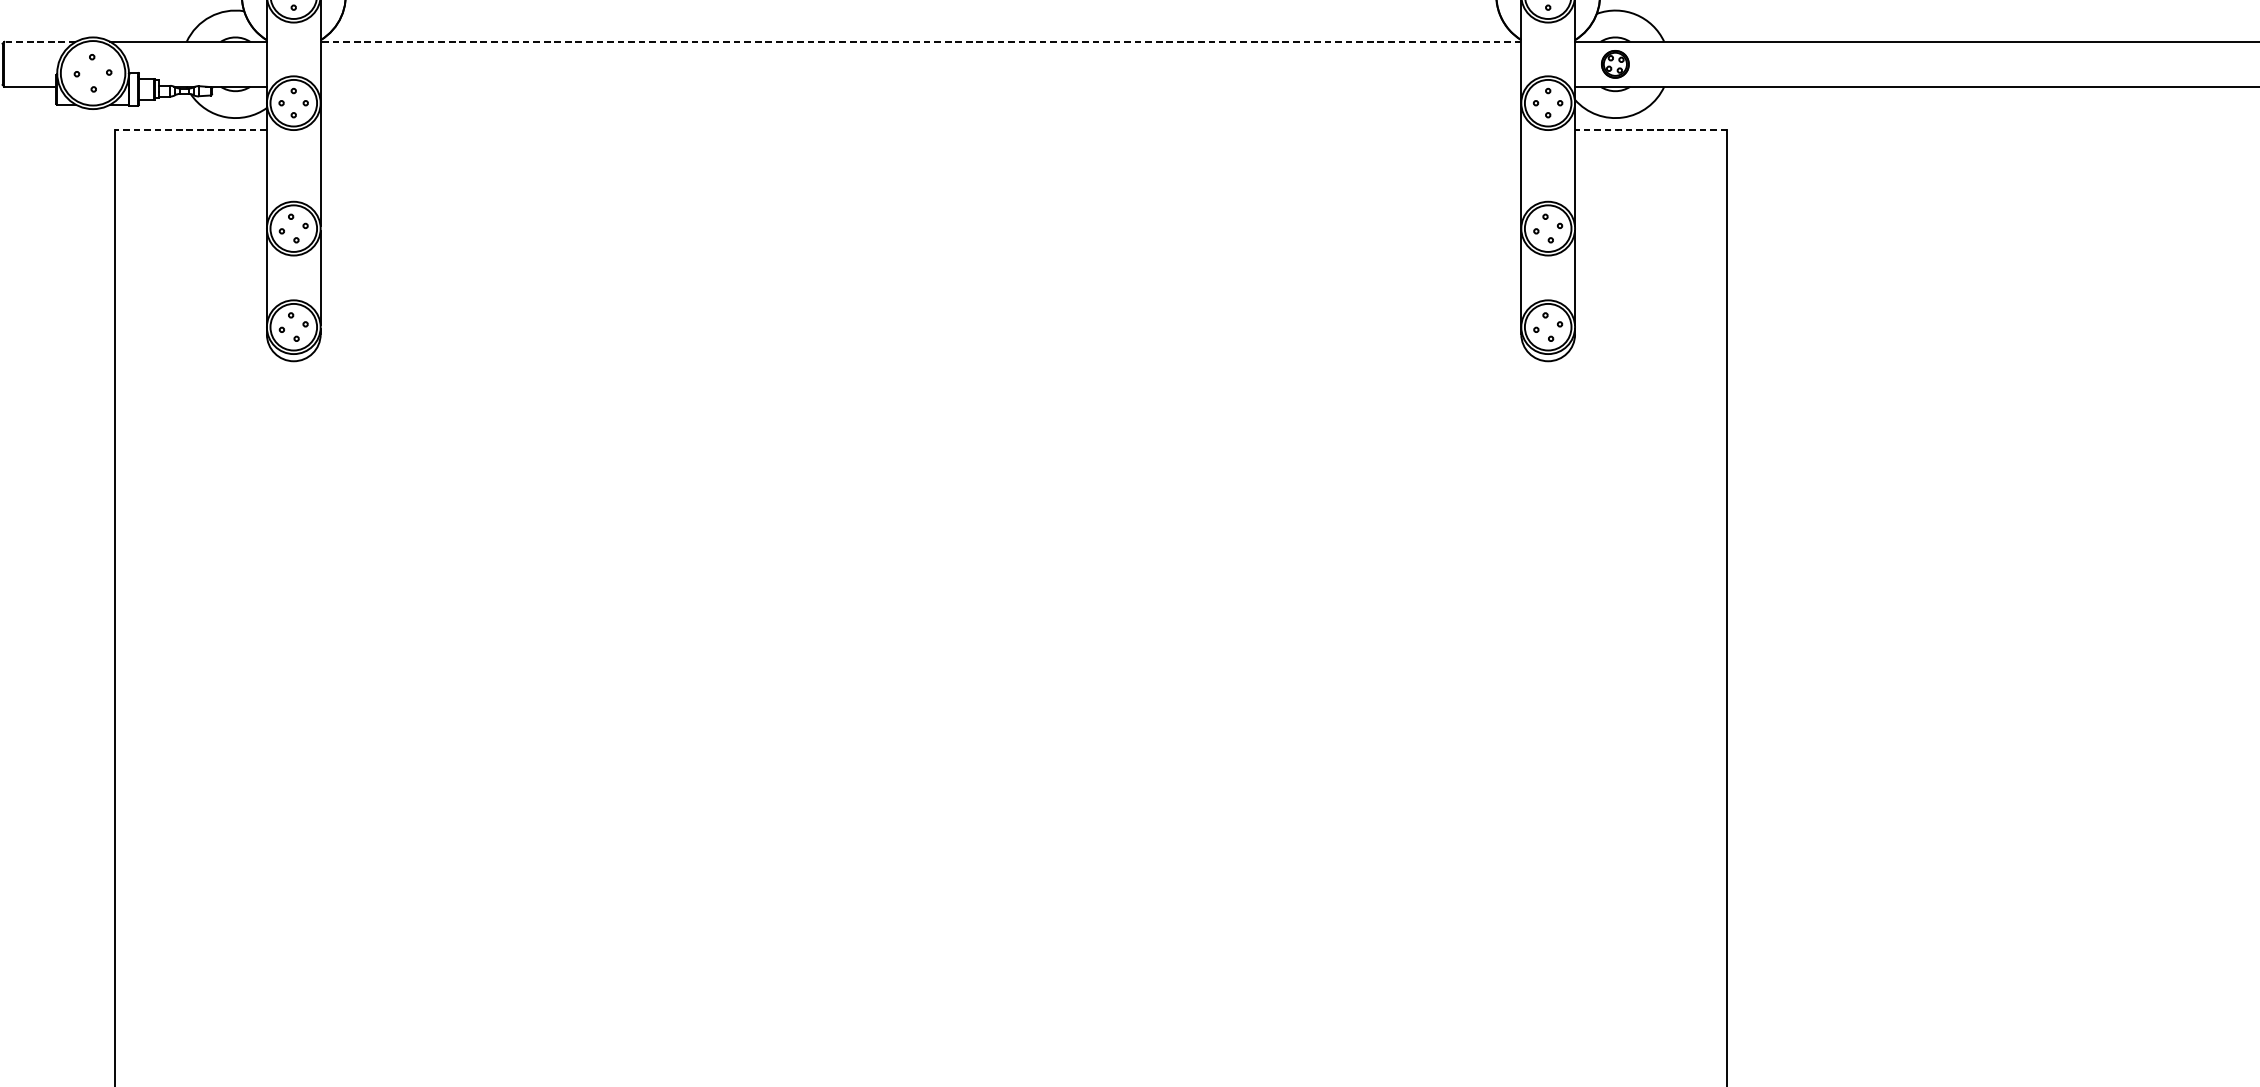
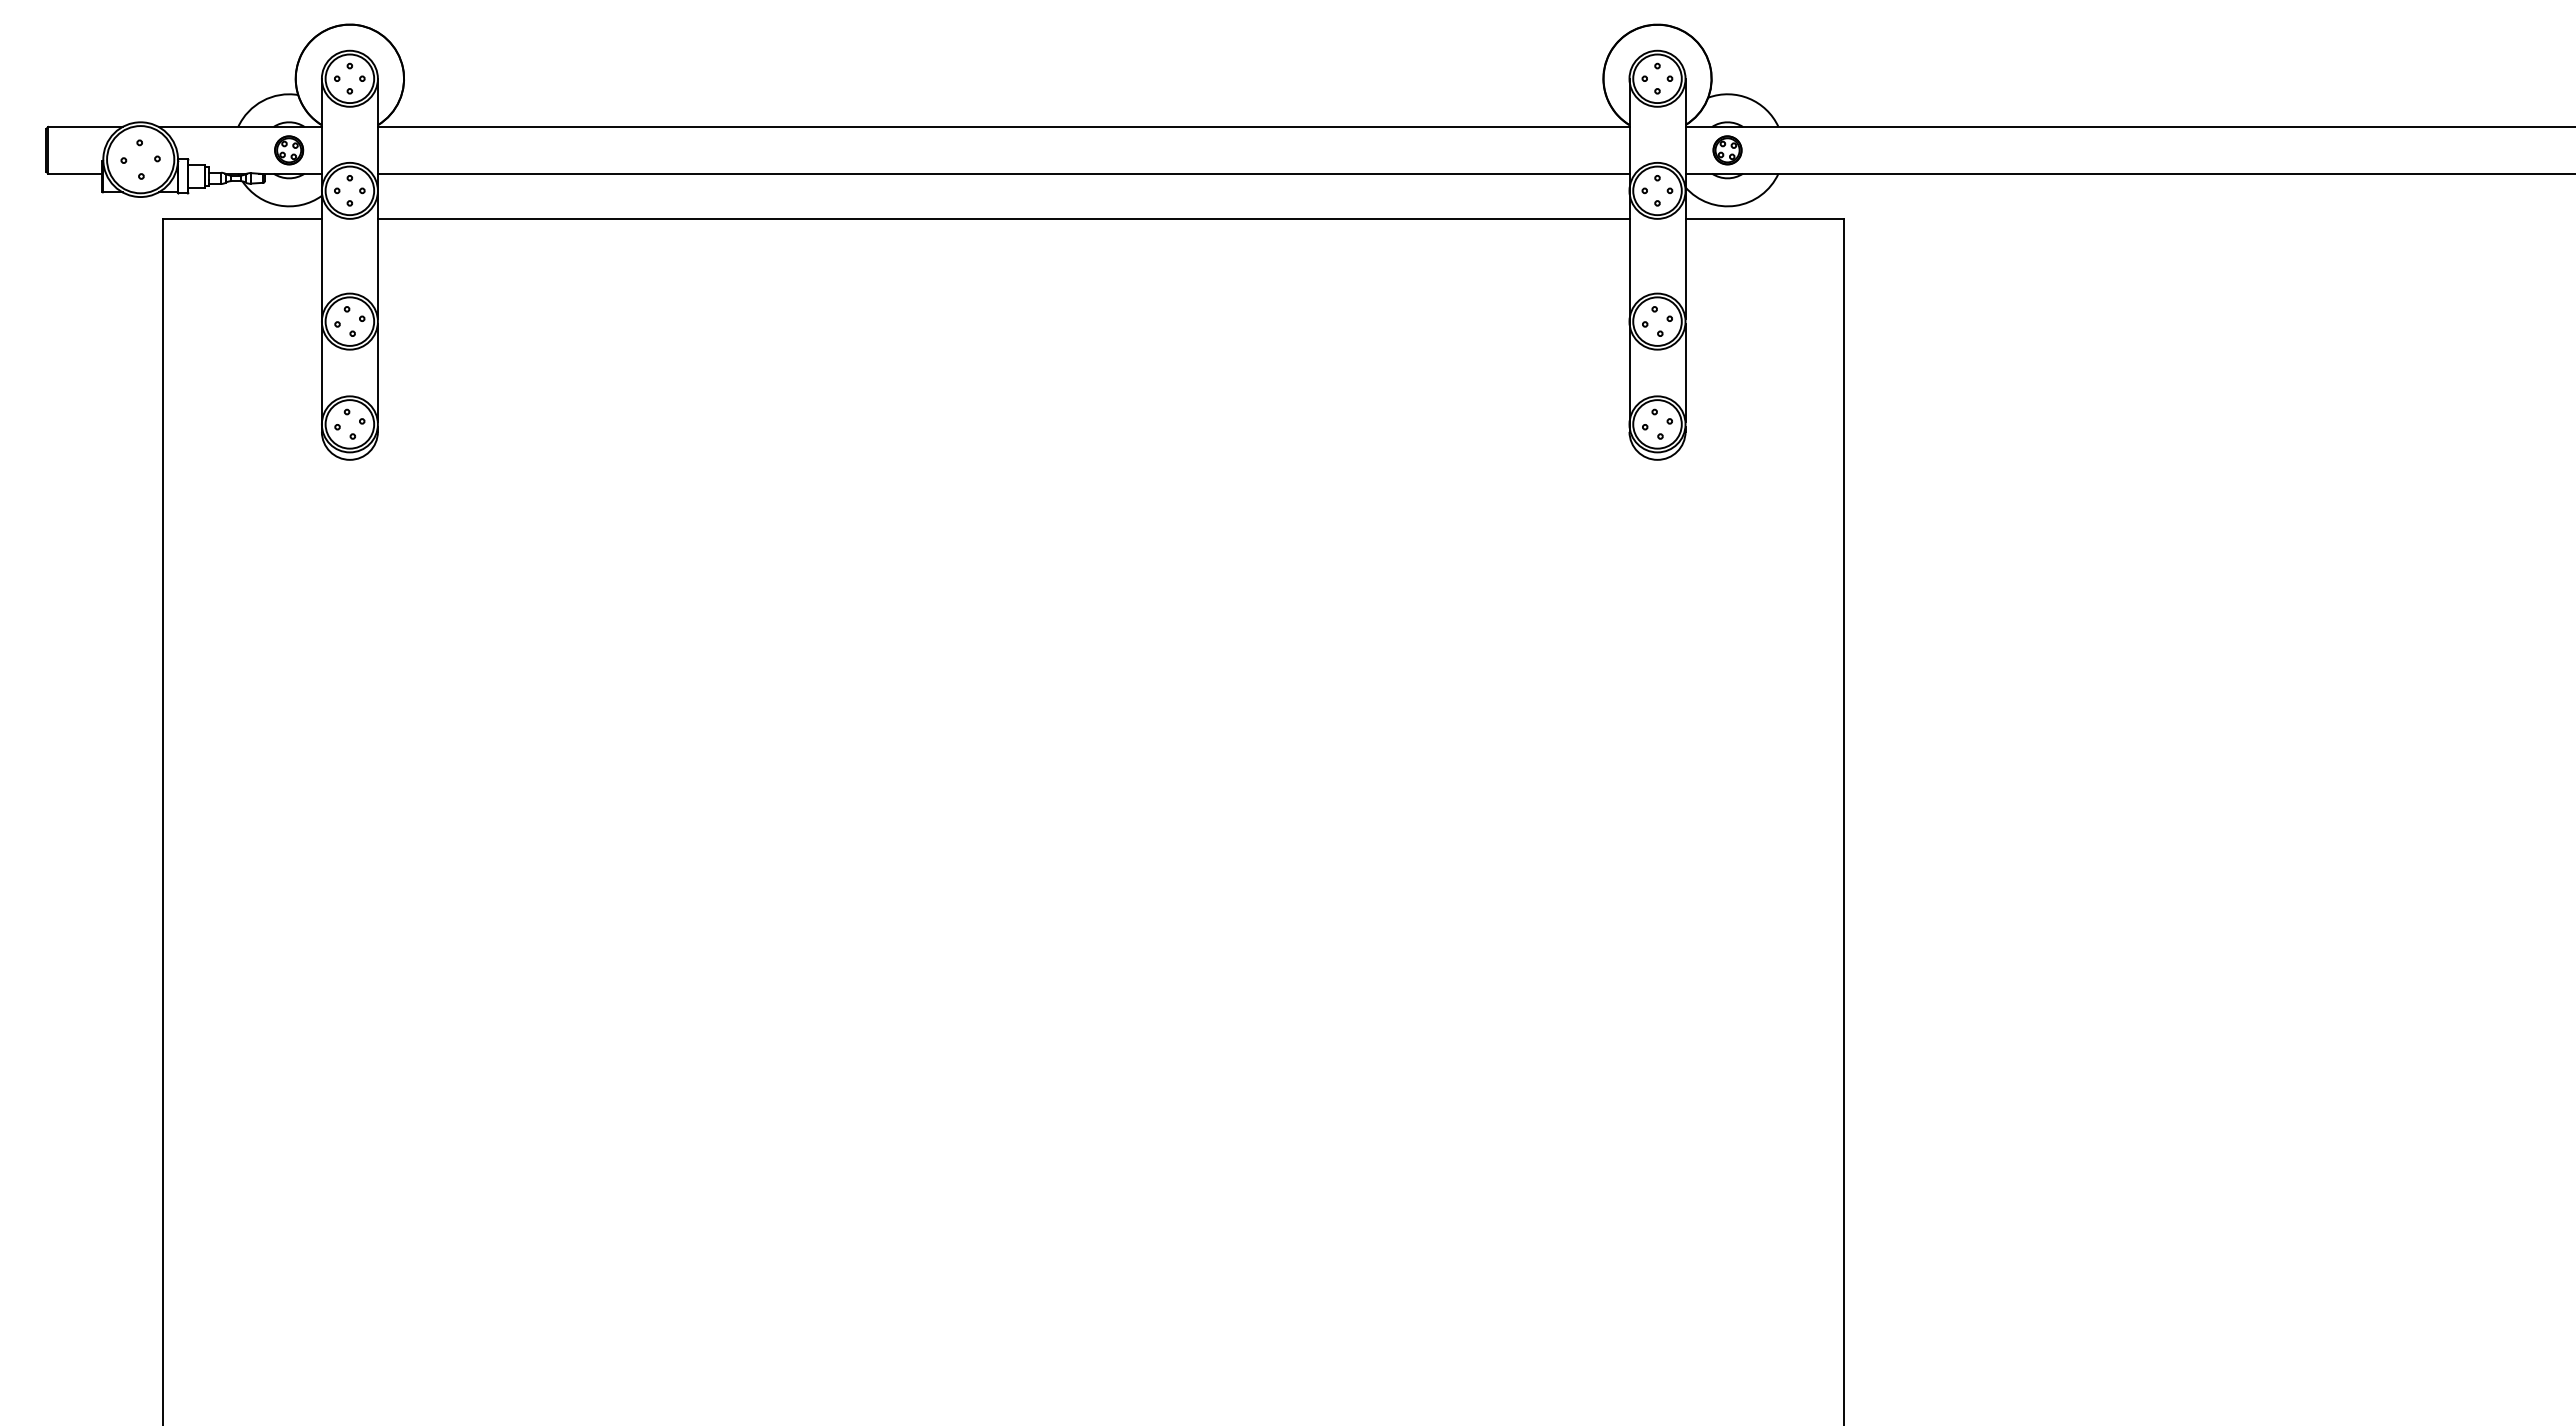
line: (39, 42) -> (84, 127), dashed -> solid
line: (920, 42) -> (1003, 127), dashed -> solid
part: (235, 64) -> (289, 150), added
line: (920, 86) -> (1003, 173), added
line: (189, 129) -> (241, 218), dashed -> solid
line: (920, 129) -> (1003, 218), added
line: (1650, 129) -> (1764, 218), dashed -> solid

